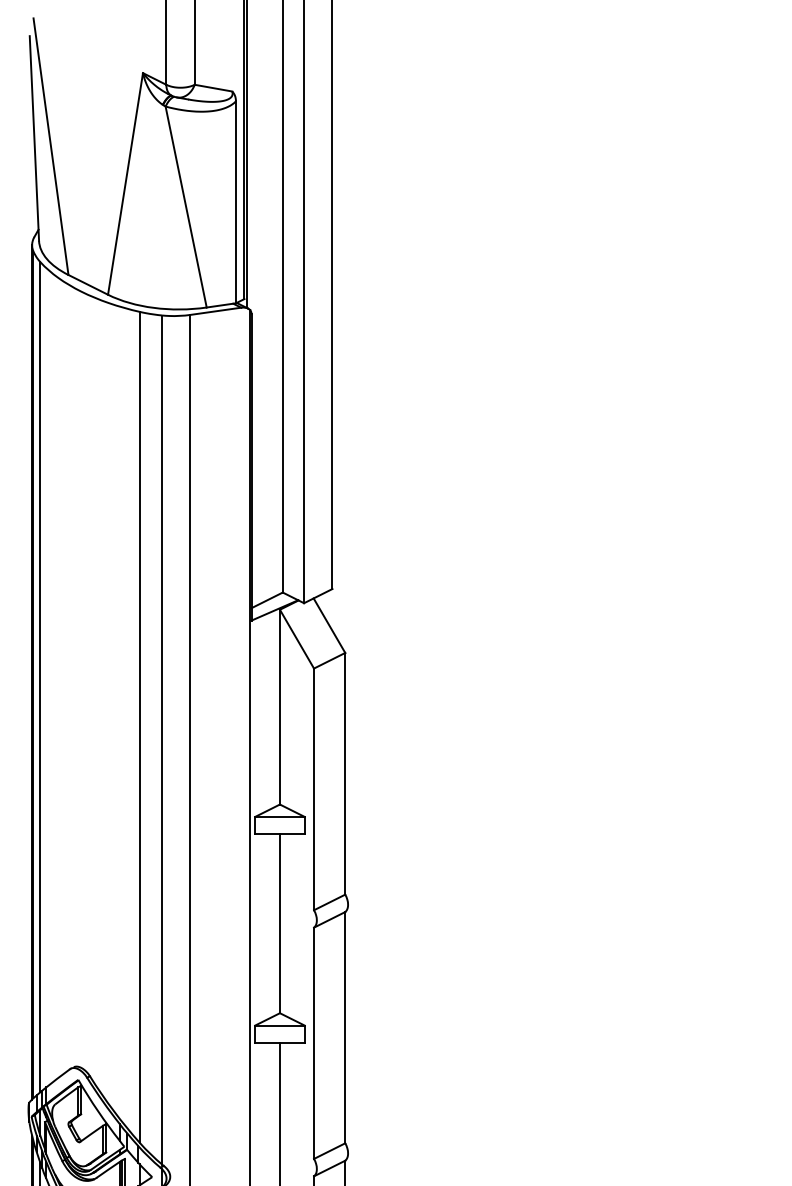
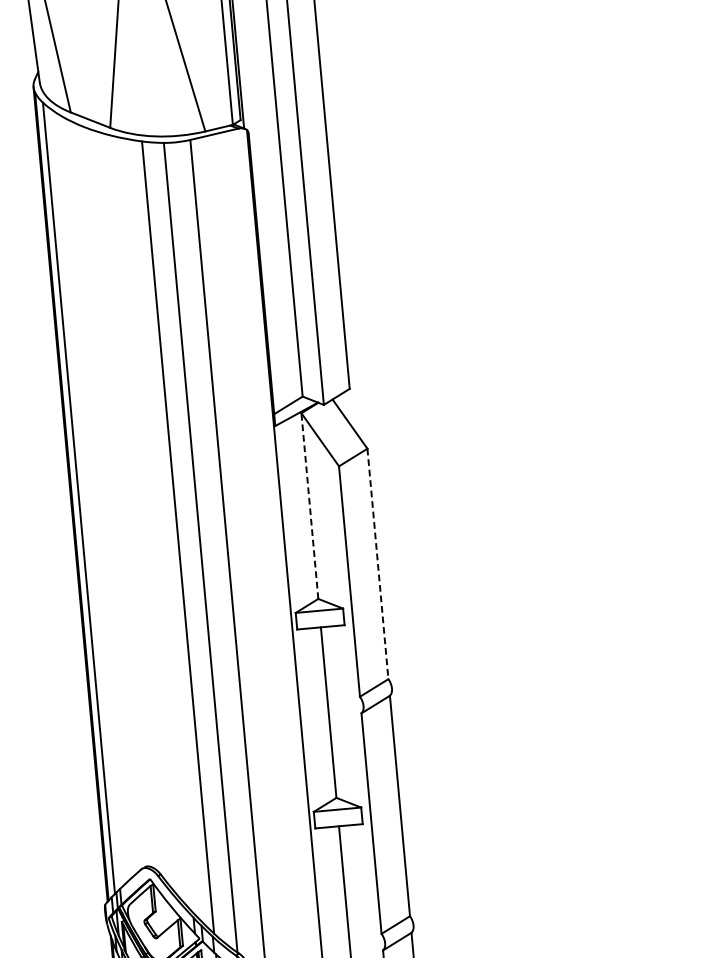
line: (279, 706) -> (309, 505), solid -> dashed
line: (345, 773) -> (378, 563), solid -> dashed

